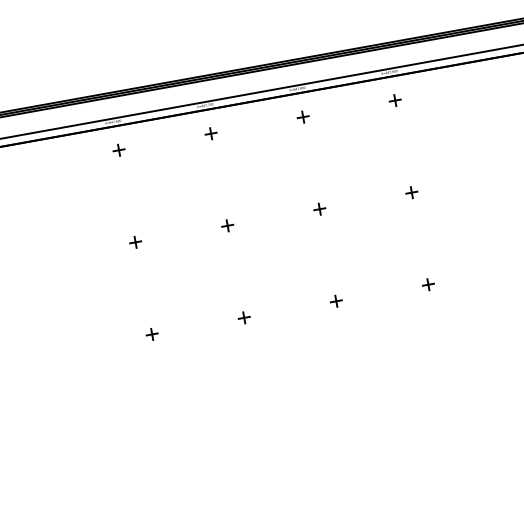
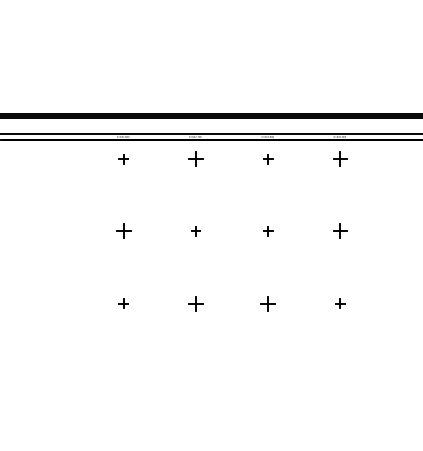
part: (395, 100) -> (340, 159), size x1.6
part: (210, 134) -> (195, 159), size x1.6
part: (411, 192) -> (340, 231), size x1.6
part: (135, 242) -> (123, 231), size x1.6
part: (336, 301) -> (268, 303), size x1.6
part: (243, 317) -> (195, 303), size x1.6

